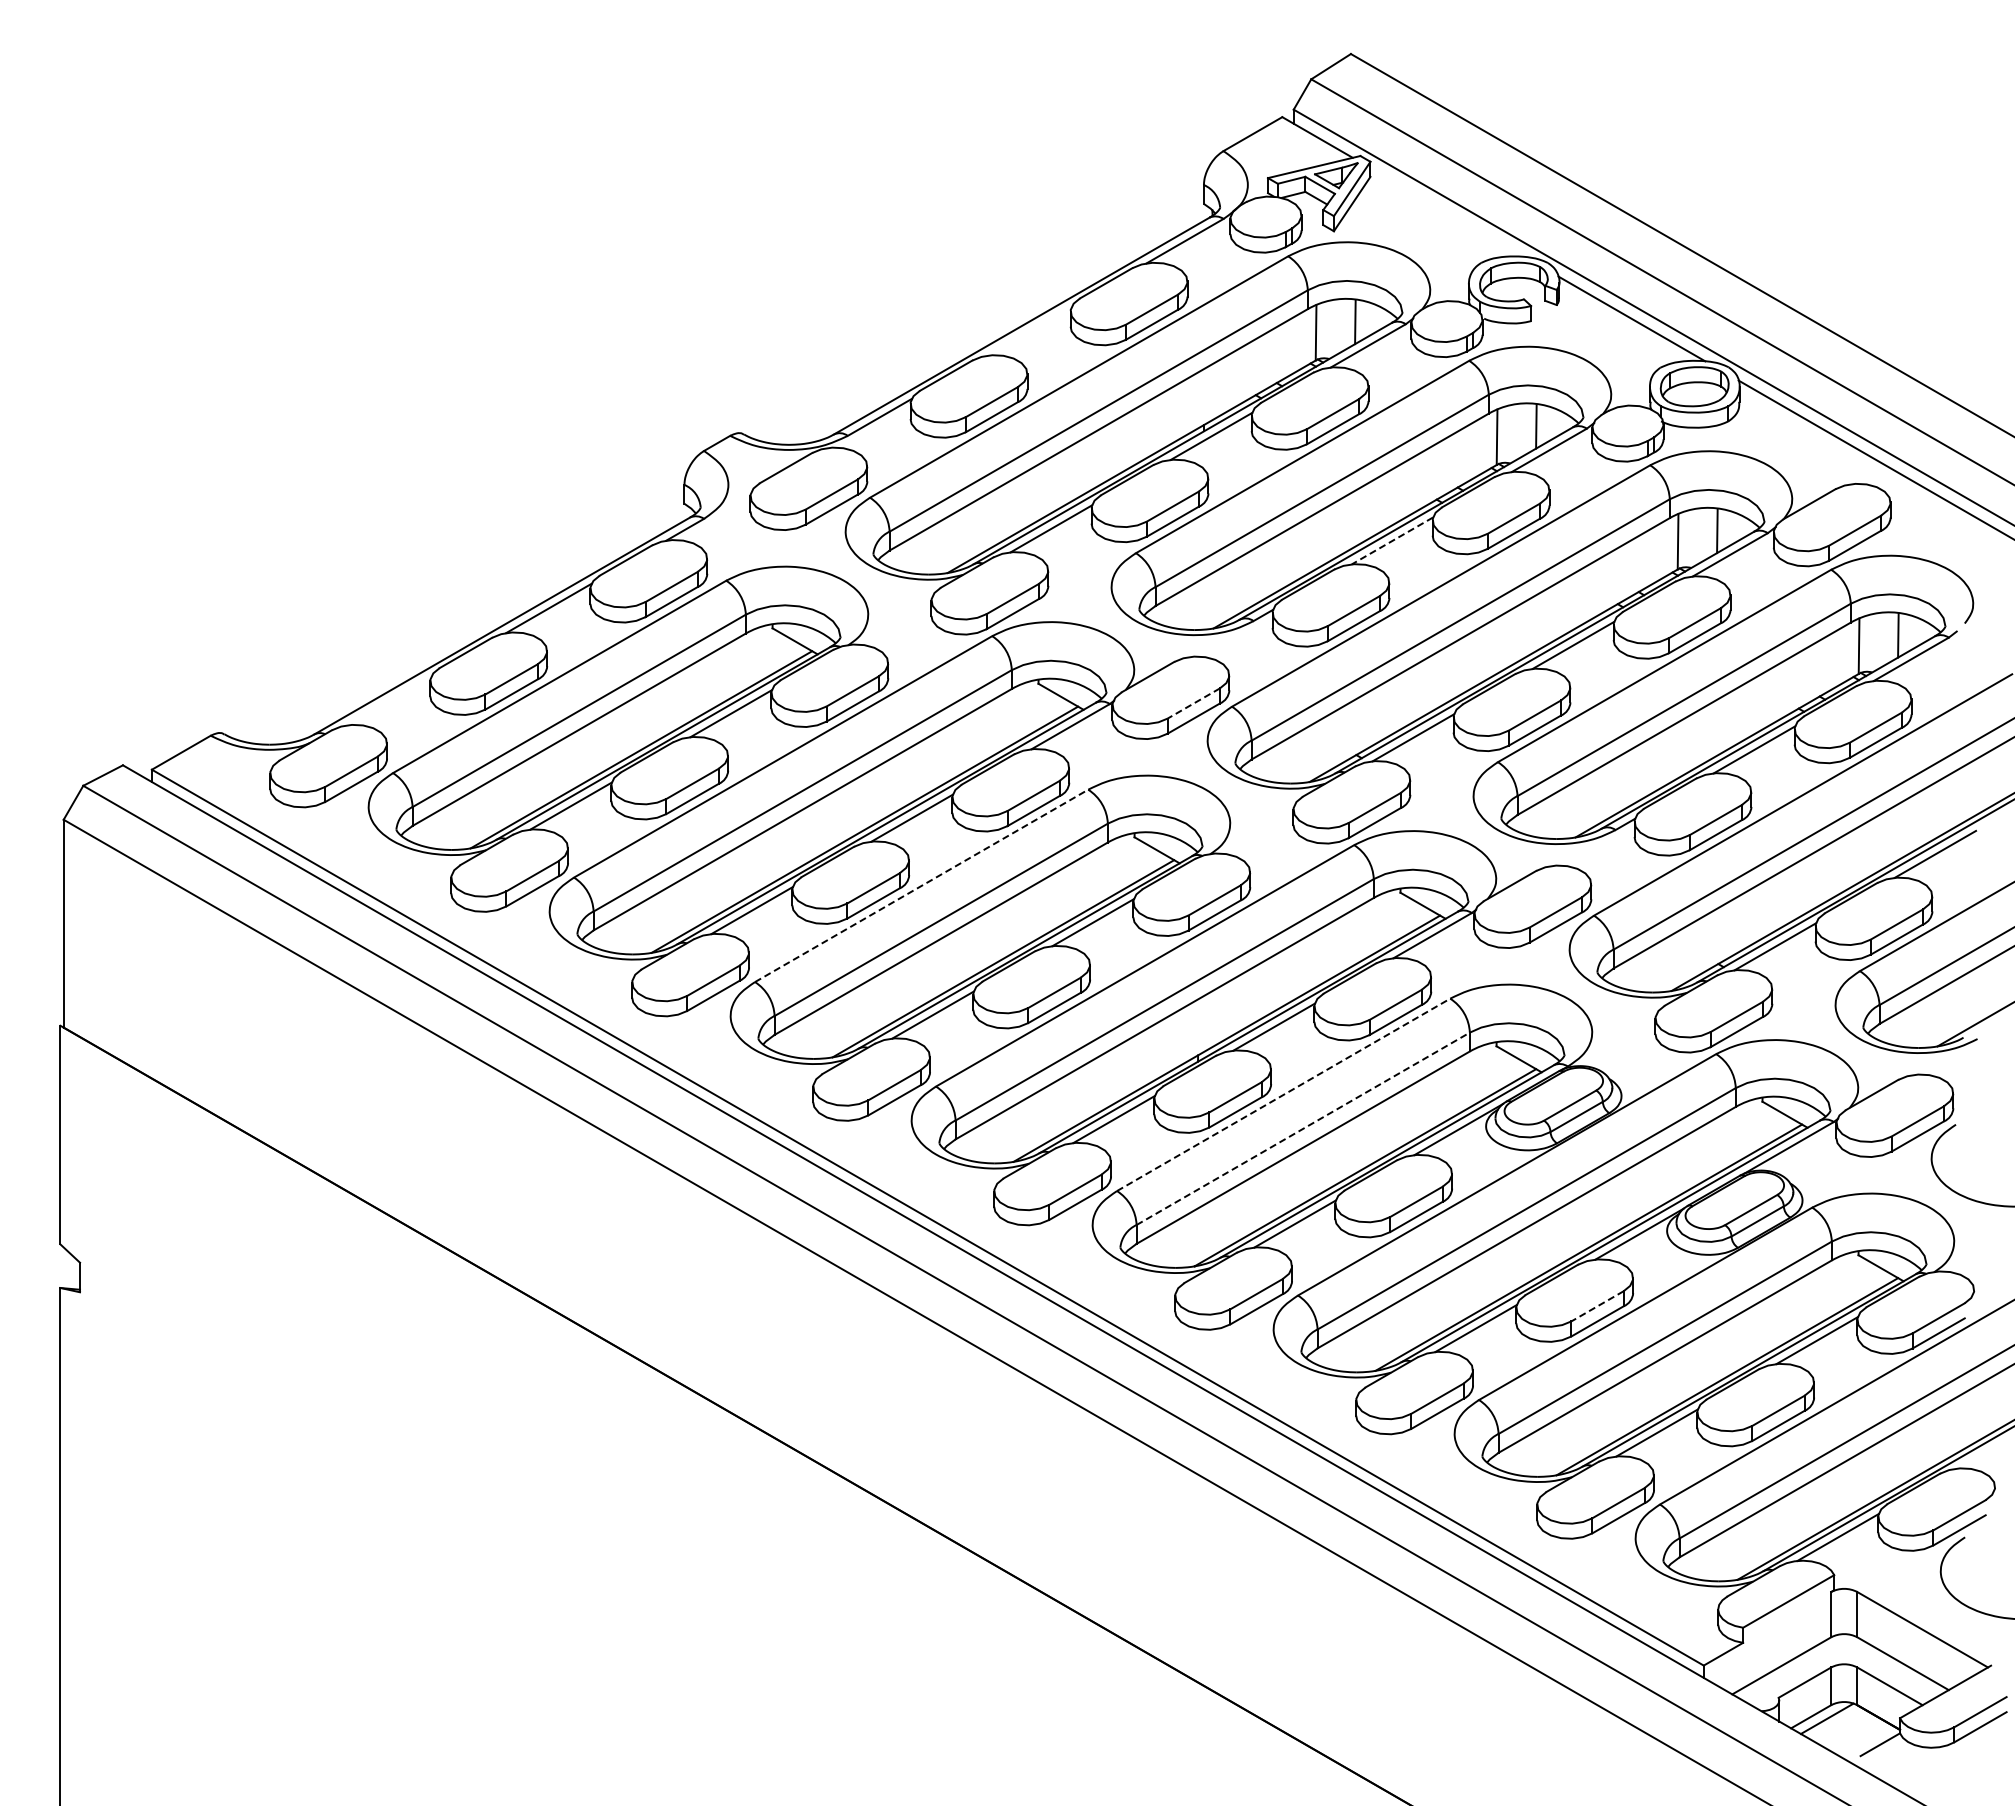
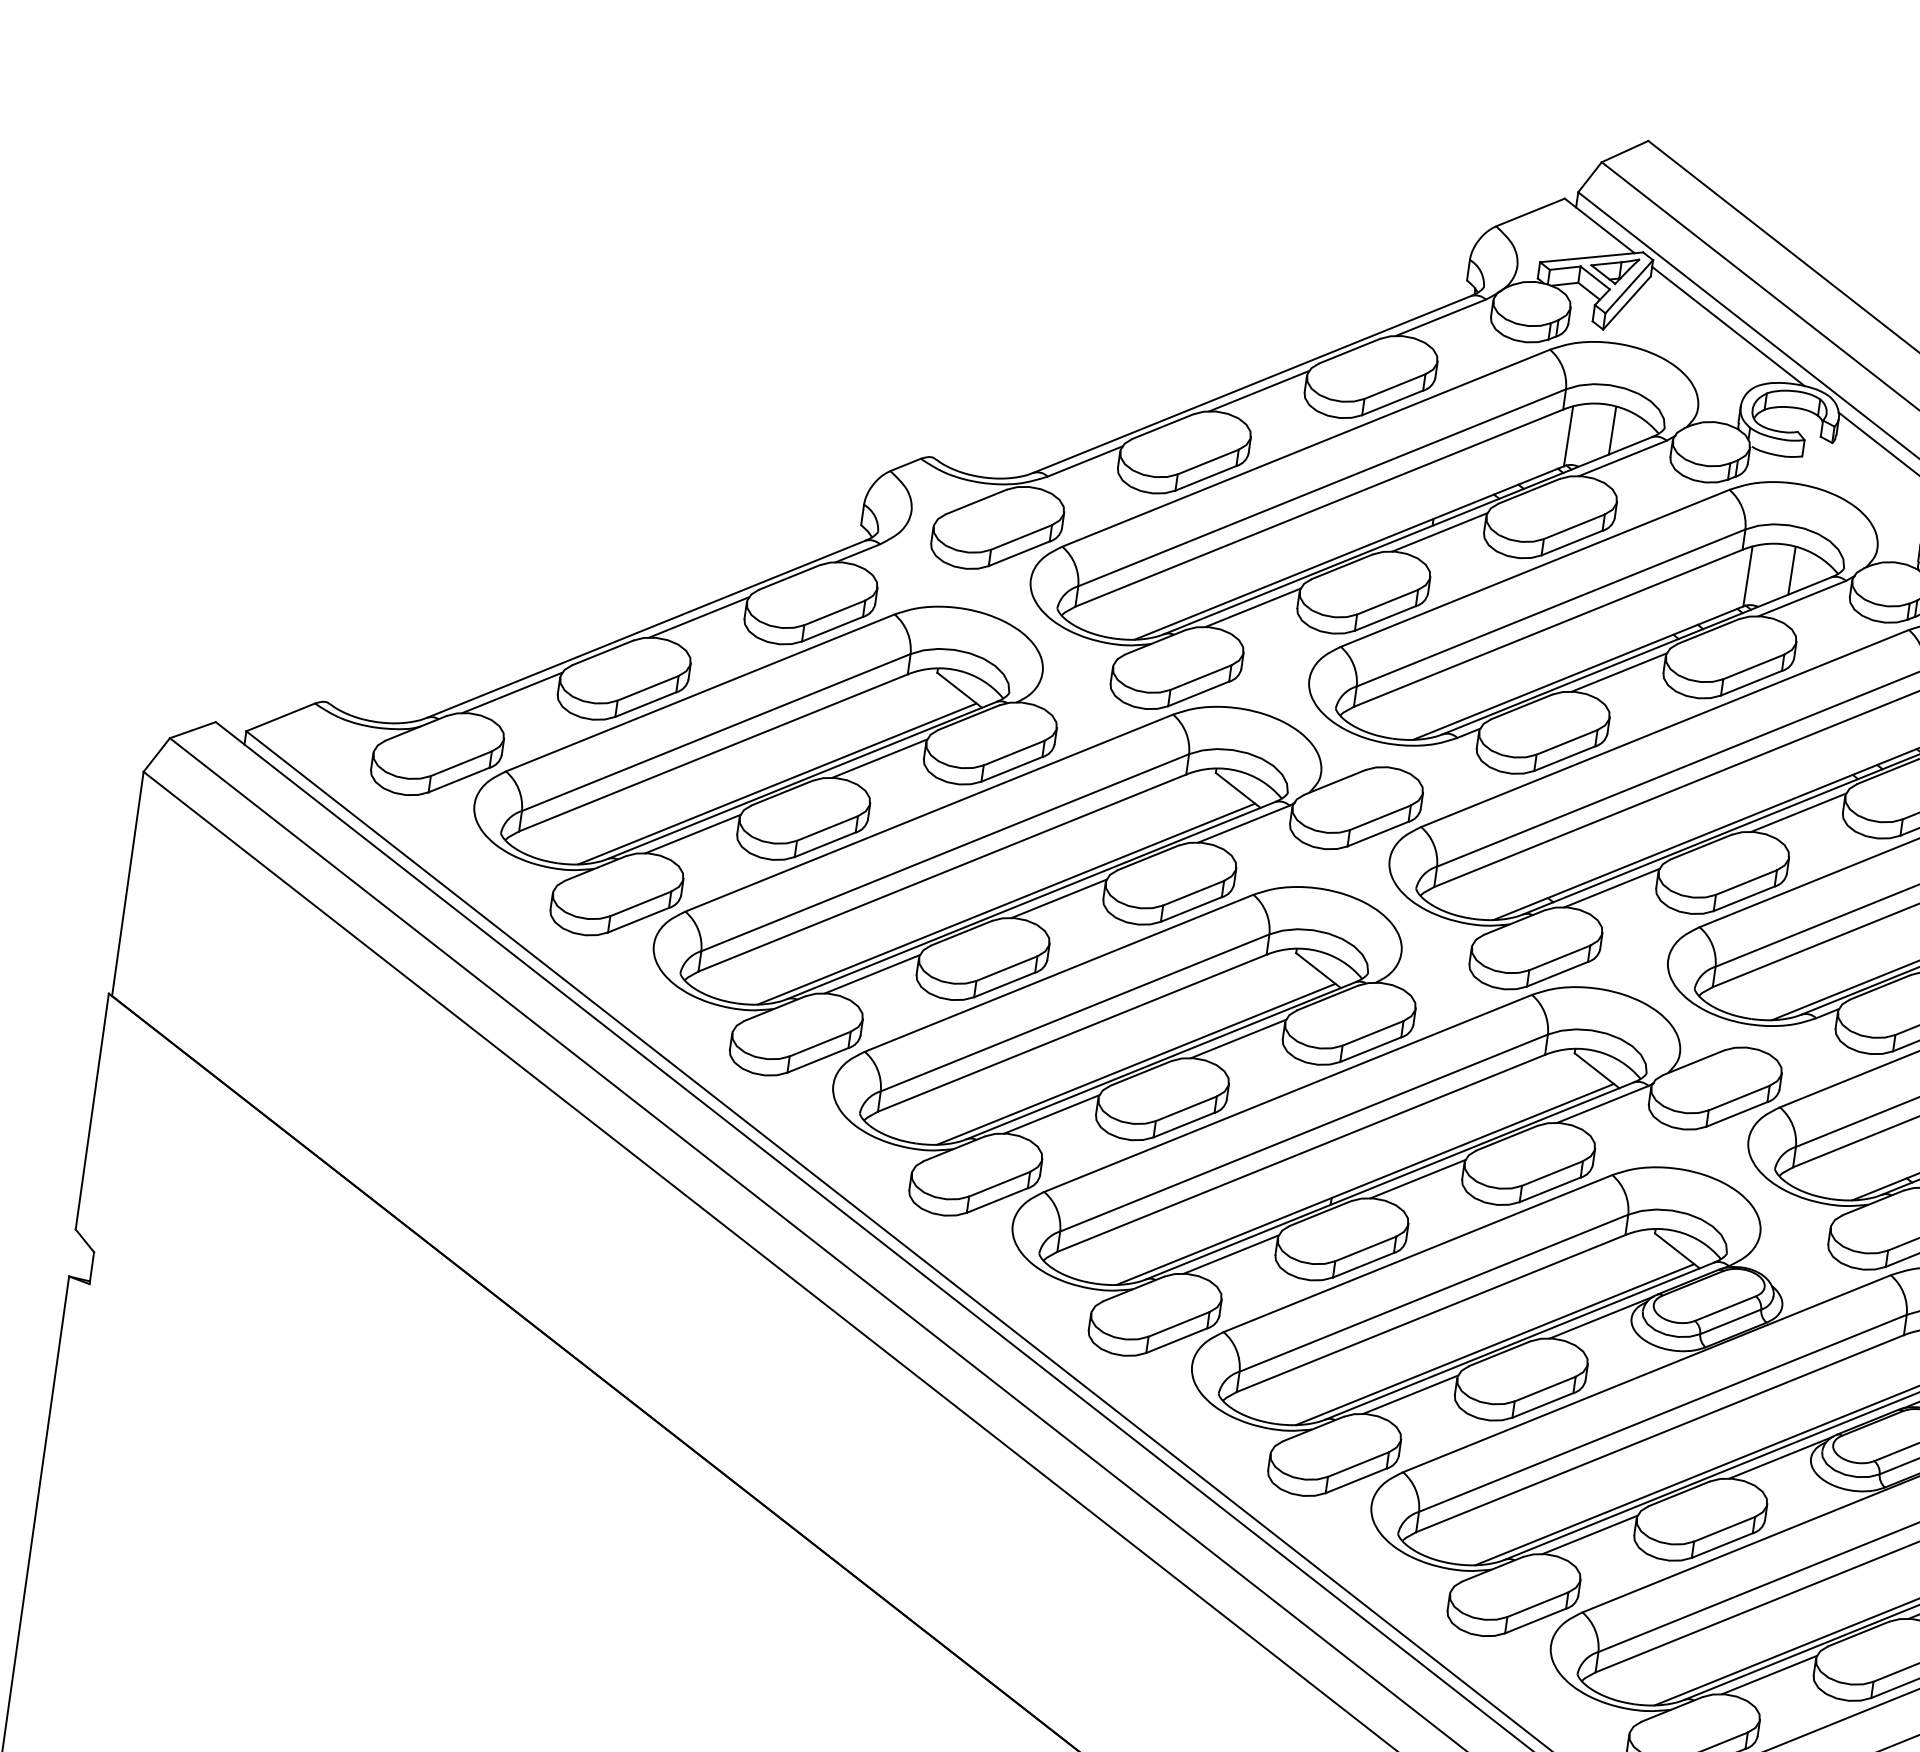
line: (1447, 212) -> (1728, 326), added
line: (1028, 330) -> (1258, 390), added
line: (1392, 540) -> (1619, 672), dashed -> solid
line: (388, 700) -> (512, 692), added
line: (1193, 703) -> (1380, 817), dashed -> solid
line: (922, 885) -> (1060, 972), dashed -> solid
line: (1284, 1094) -> (1418, 1253), dashed -> solid
line: (1303, 1128) -> (1434, 1292), dashed -> solid
line: (1597, 1306) -> (1724, 1529), dashed -> solid

